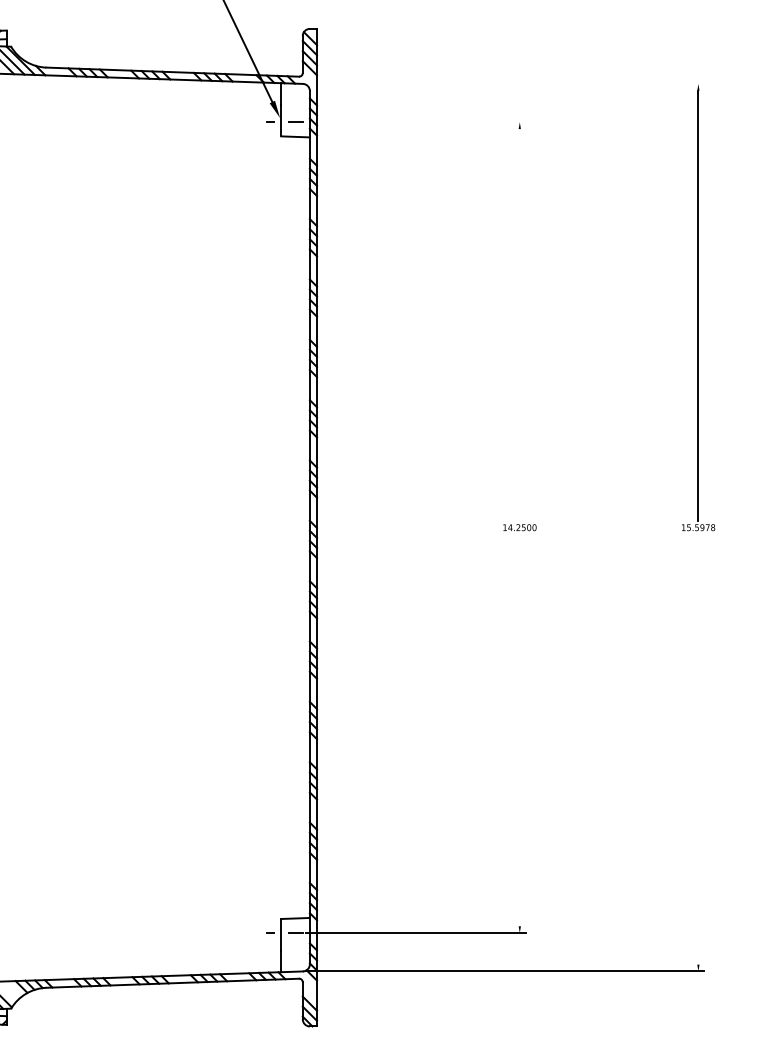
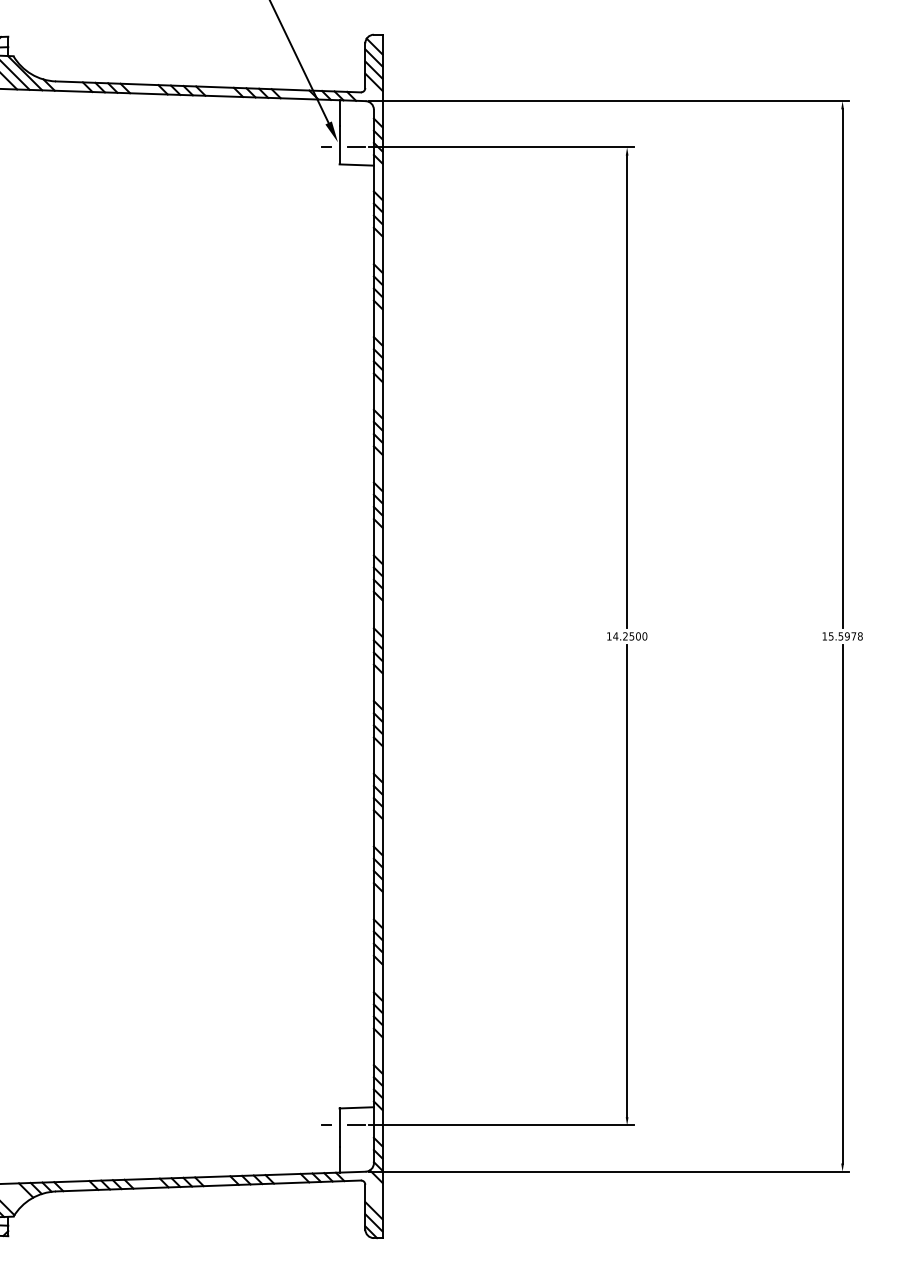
line: (504, 83) -> (608, 100), added
line: (415, 122) -> (501, 147), added
line: (519, 324) -> (626, 391), added
line: (519, 730) -> (626, 881), added
line: (698, 749) -> (842, 904), added

